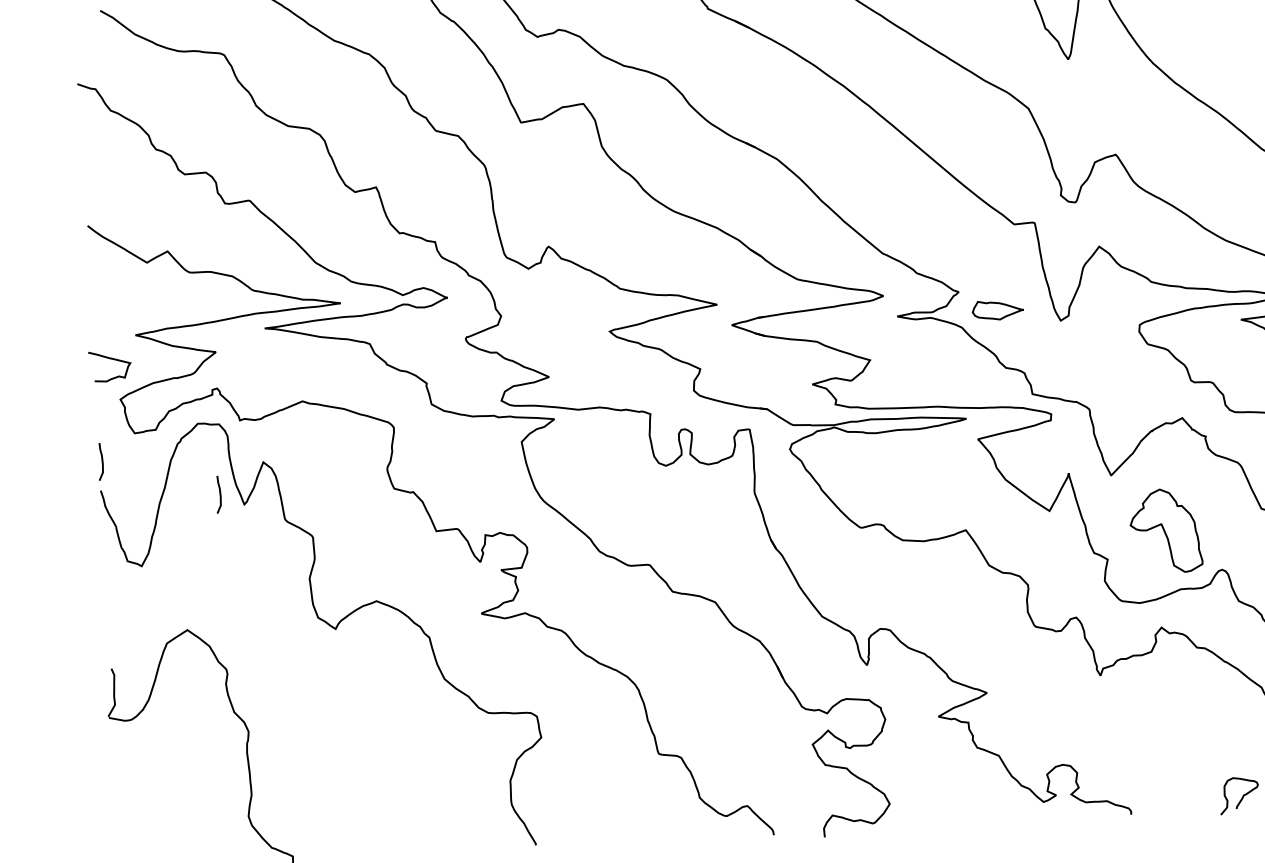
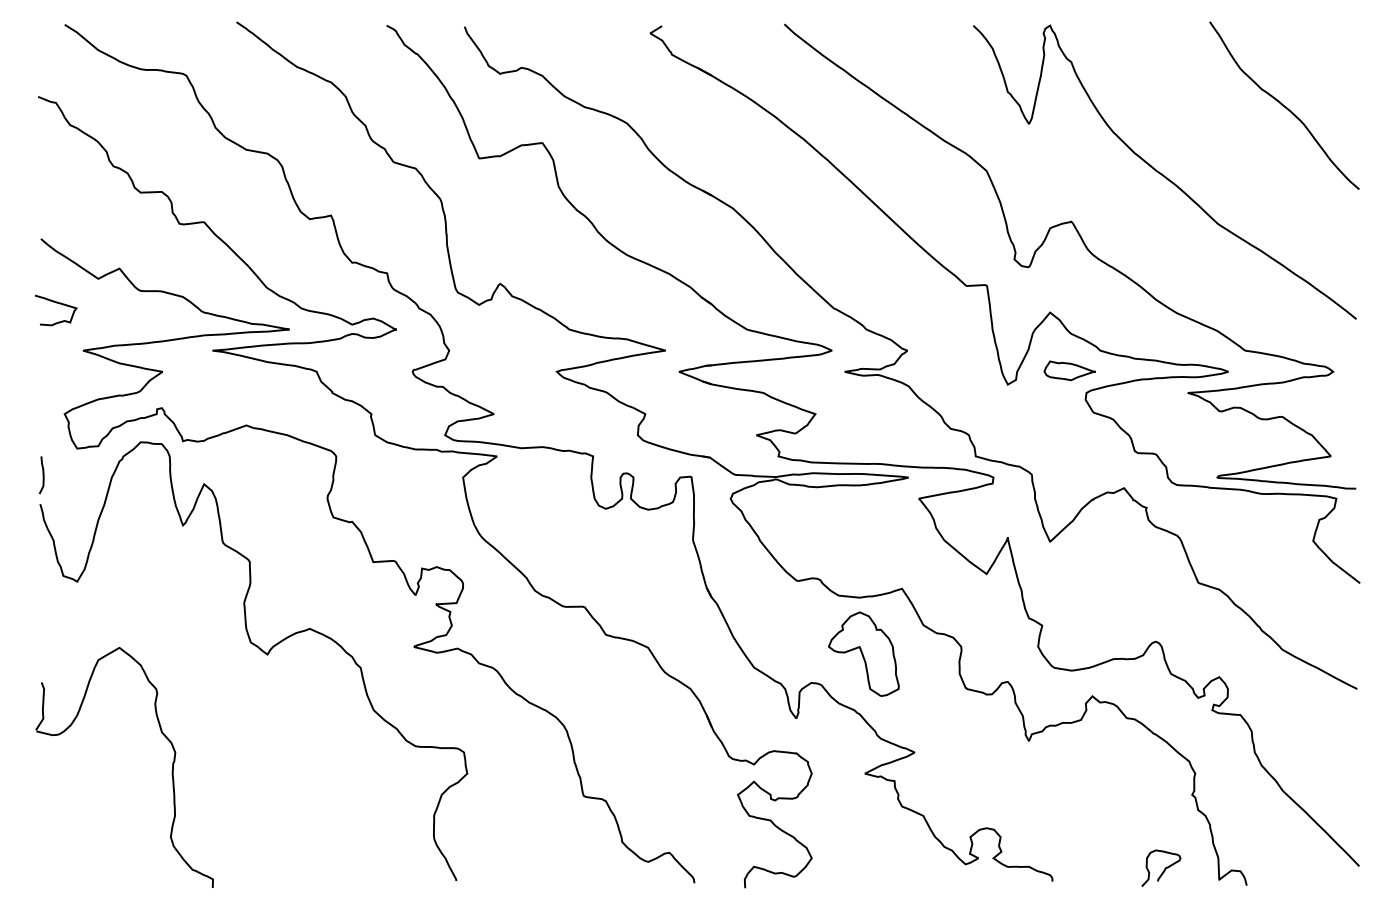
part: (997, 309) -> (1069, 370), moved
curve: (110, 359) -> (56, 303), moved
curve: (219, 494) -> (158, 514), removed
part: (1165, 530) -> (863, 653), moved

